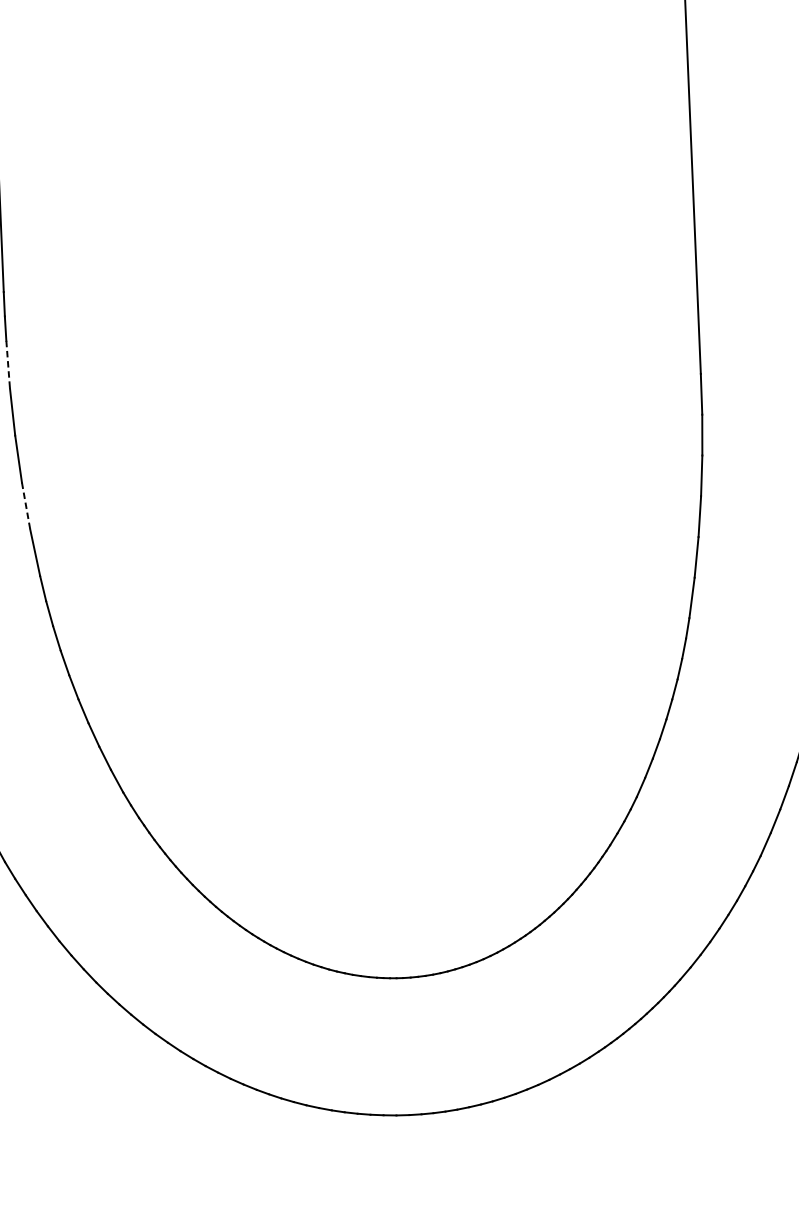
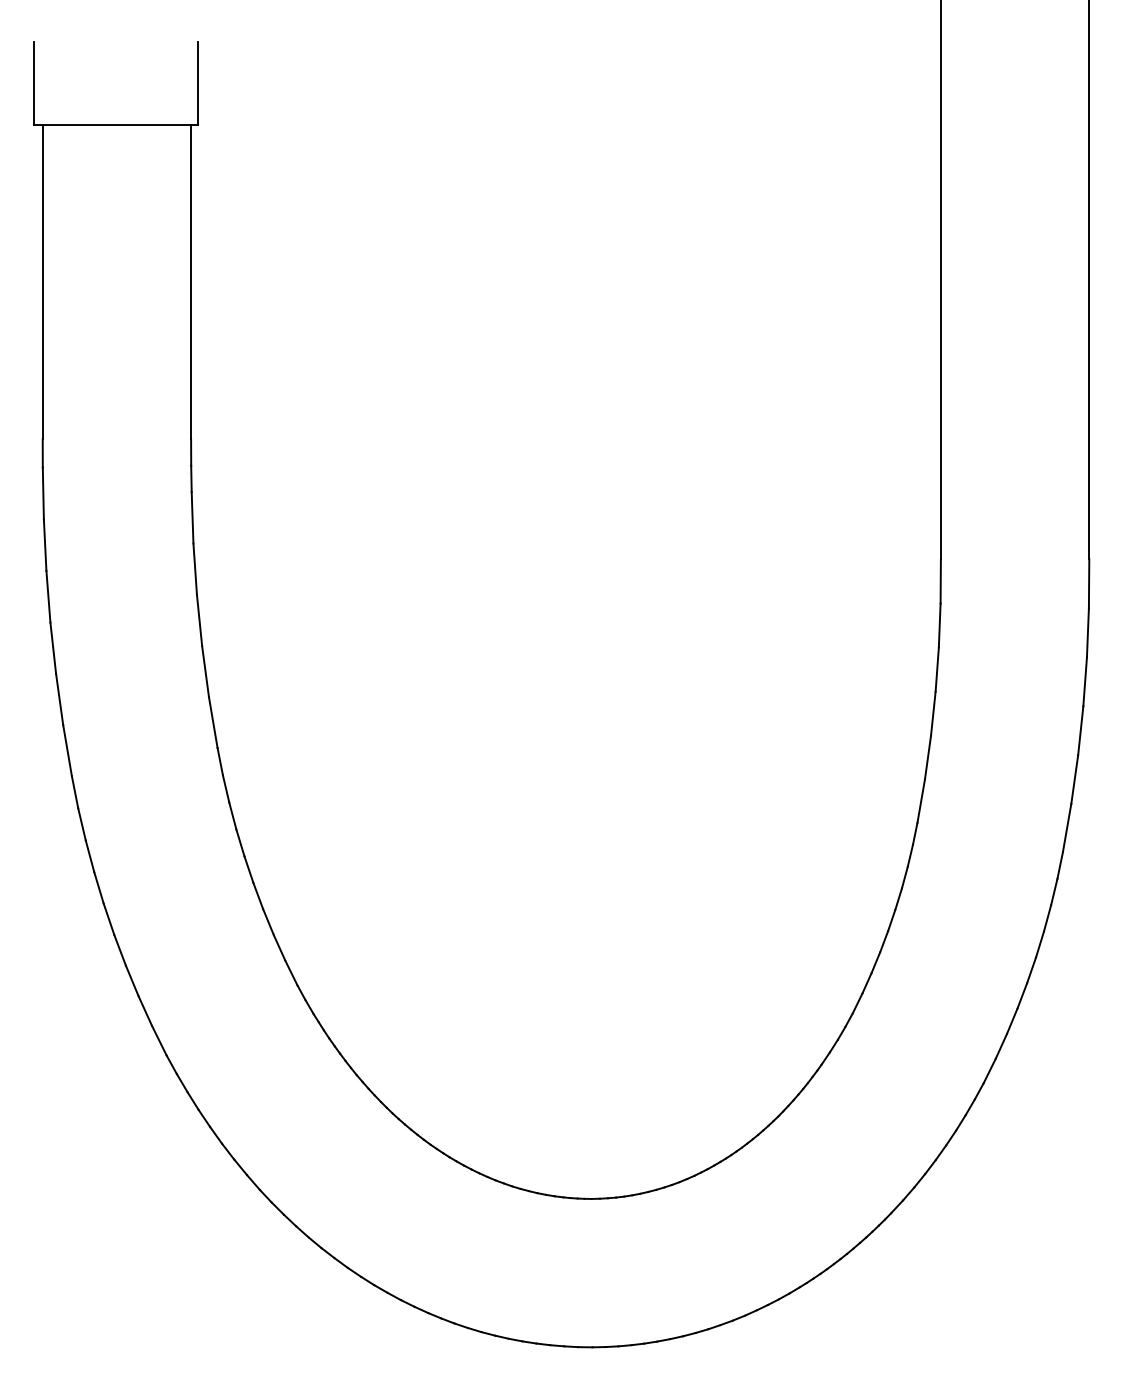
line: (8, 364) -> (192, 517), dashed -> solid
line: (26, 505) -> (205, 671), dashed -> solid

